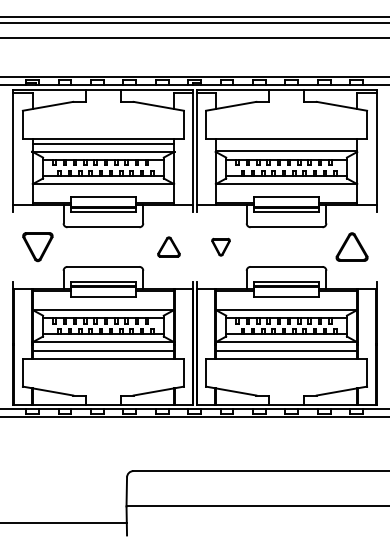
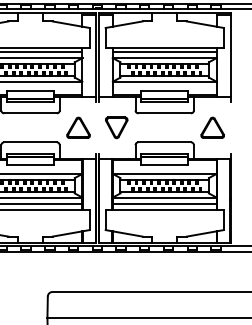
line: (286, 143) -> (164, 51), added
part: (168, 246) -> (78, 127), size x1.43
part: (220, 247) -> (116, 128), size x1.67

